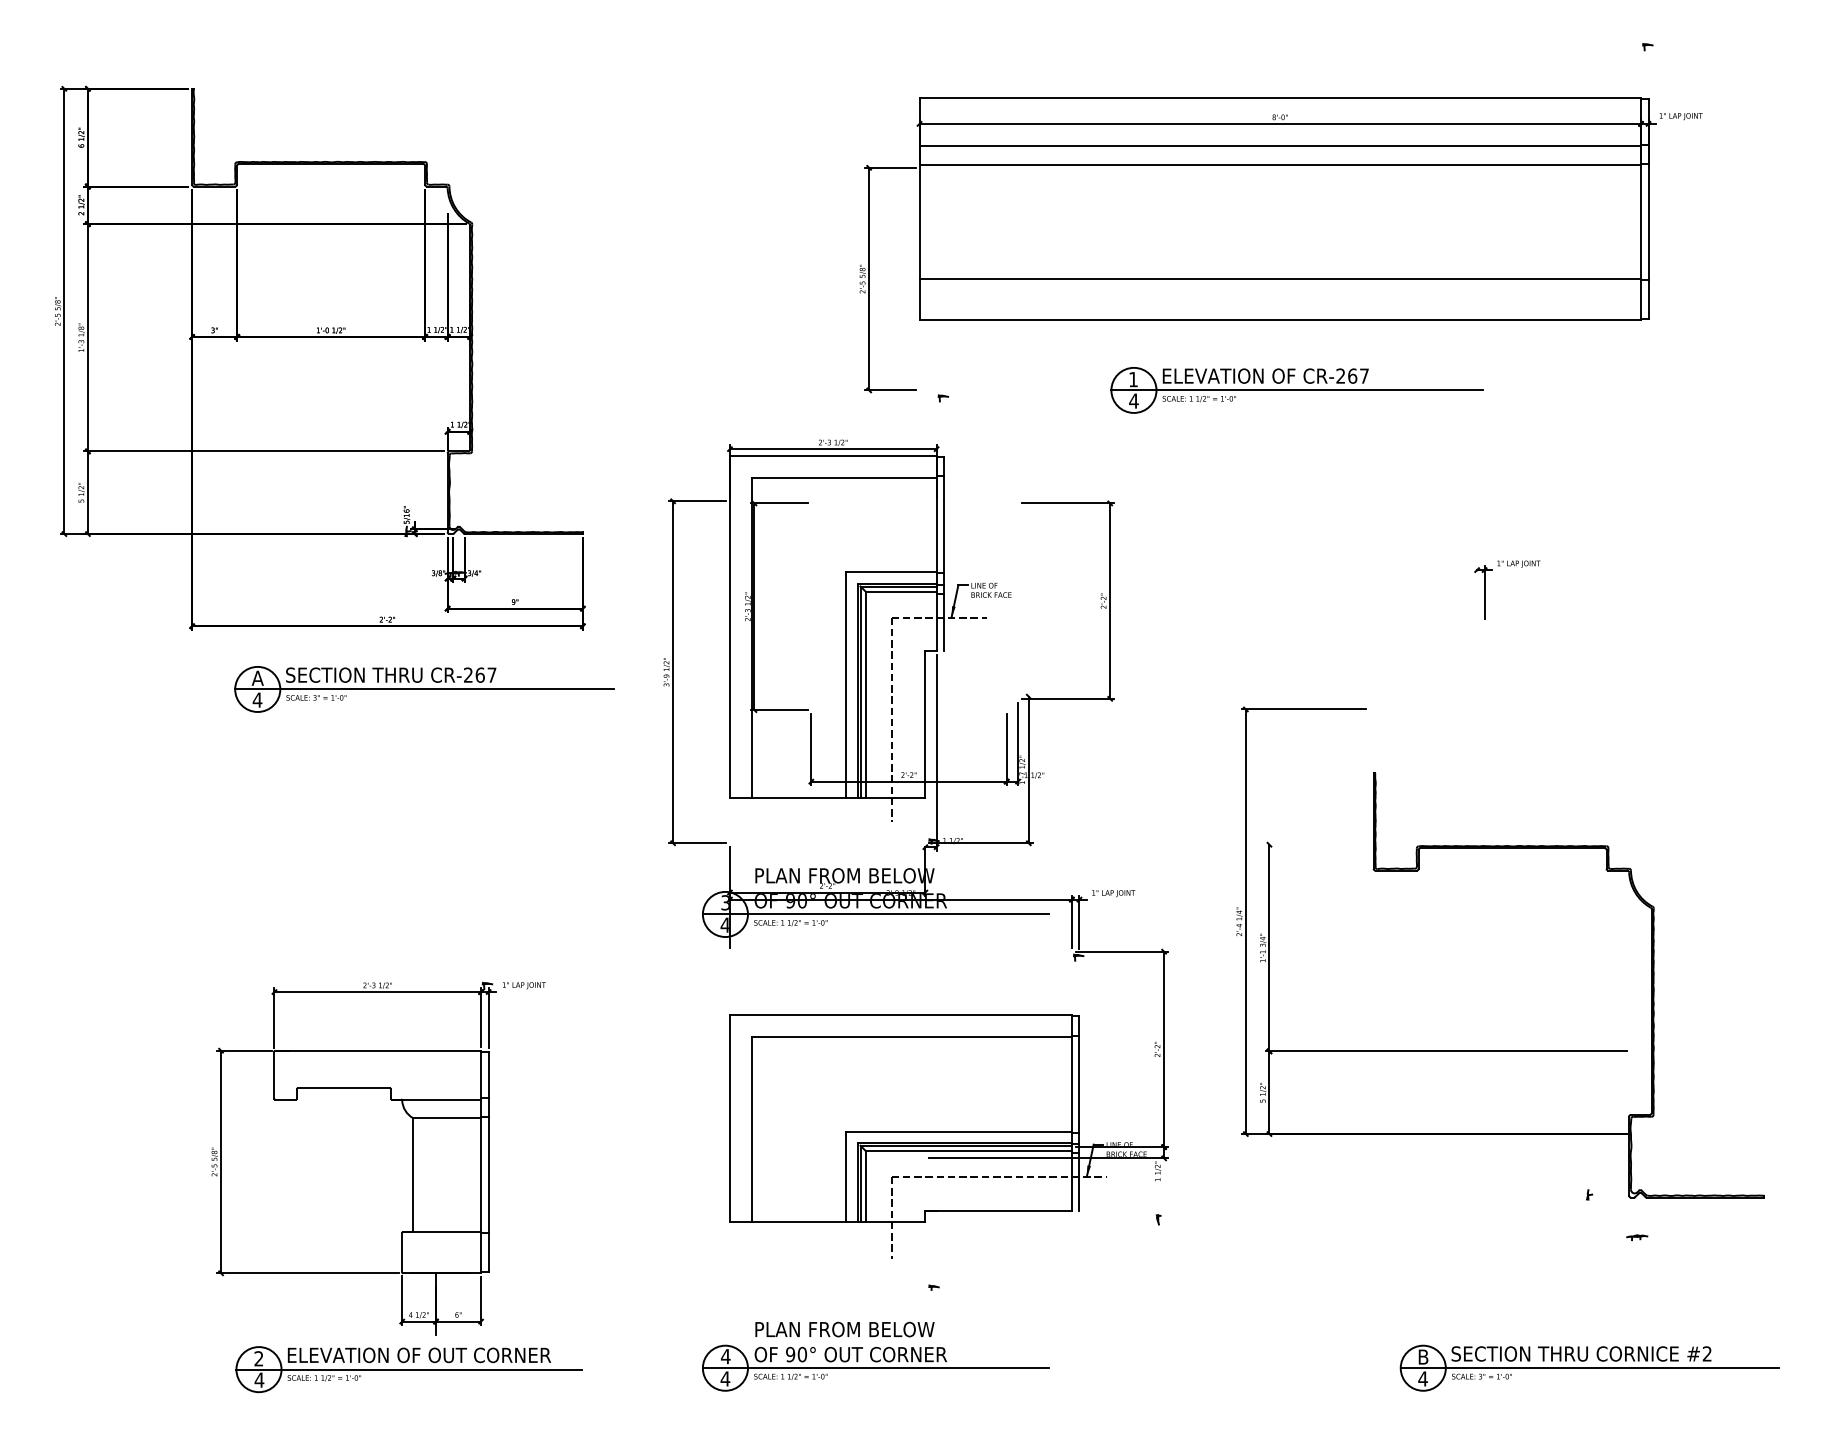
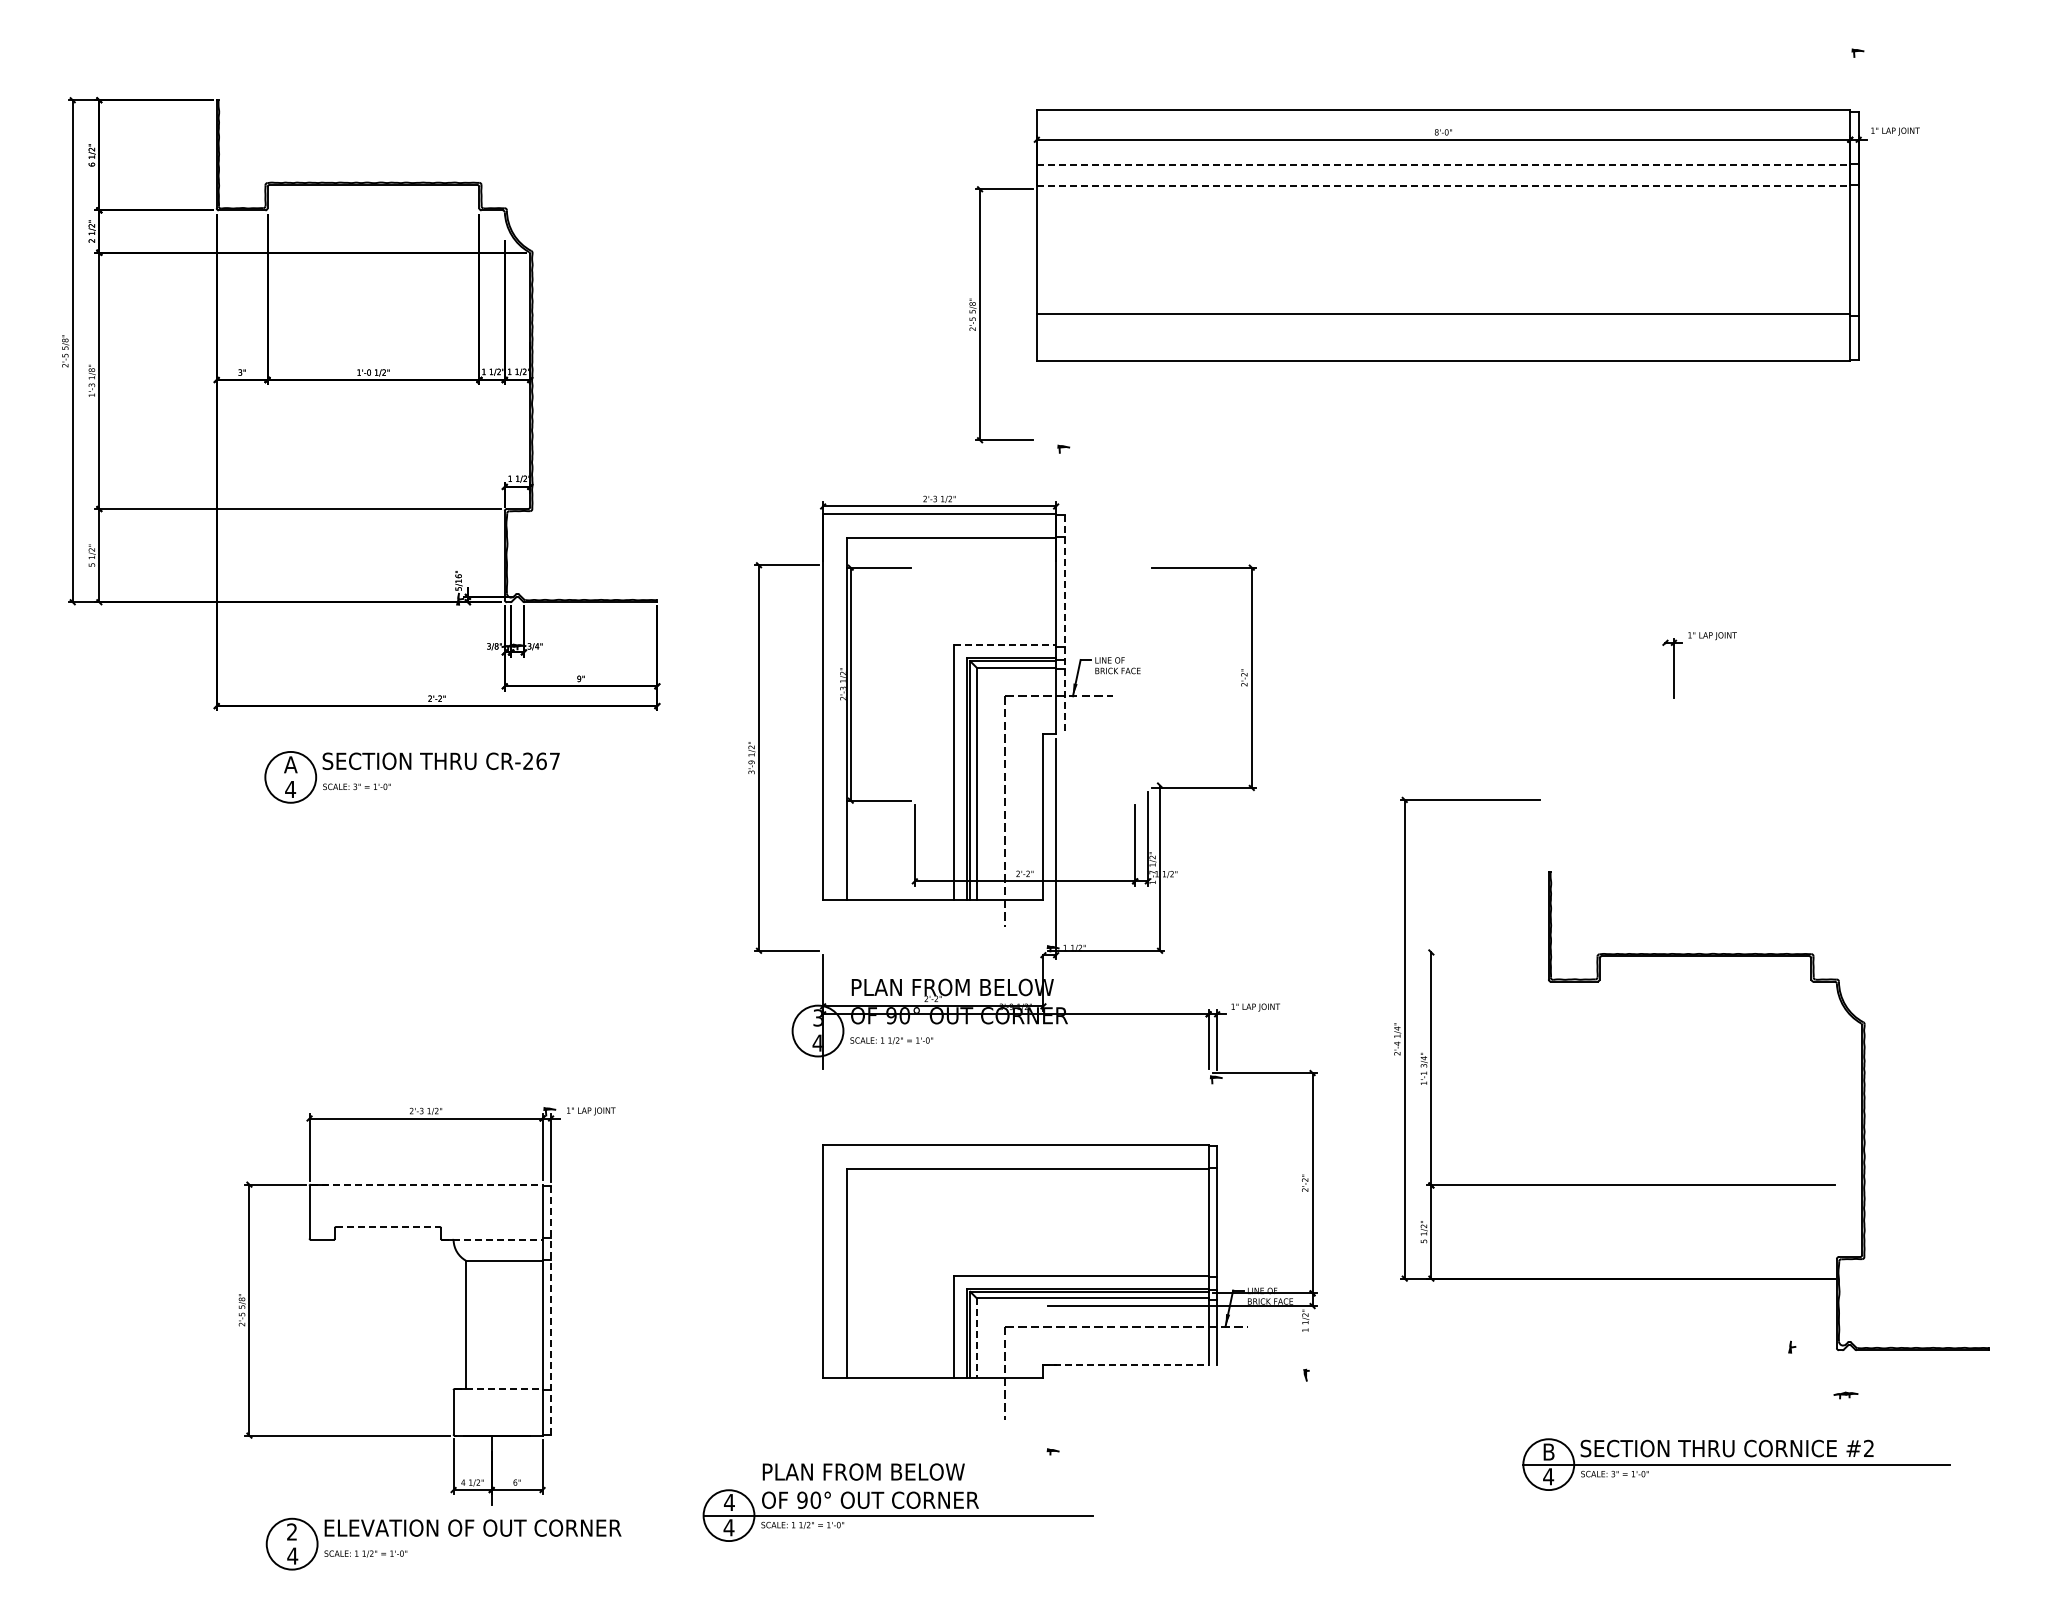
line: (1280, 146) -> (1443, 165), solid -> dashed
line: (1280, 165) -> (1443, 186), solid -> dashed
part: (1297, 389) -> (1462, 439), removed
line: (944, 553) -> (1064, 624), solid -> dashed
line: (891, 572) -> (1005, 645), solid -> dashed
line: (424, 689) -> (478, 777), removed
line: (875, 914) -> (987, 1031), removed
line: (378, 1050) -> (426, 1184), solid -> dashed
line: (343, 1088) -> (387, 1227), solid -> dashed
line: (436, 1099) -> (492, 1239), solid -> dashed
line: (489, 1162) -> (551, 1310), solid -> dashed
line: (865, 1186) -> (976, 1337), solid -> dashed
line: (999, 1210) -> (1126, 1364), solid -> dashed
line: (442, 1232) -> (498, 1389), solid -> dashed
part: (874, 1356) -> (897, 1502), moved
part: (1589, 1368) -> (1736, 1464), moved
line: (409, 1369) -> (461, 1544), removed

